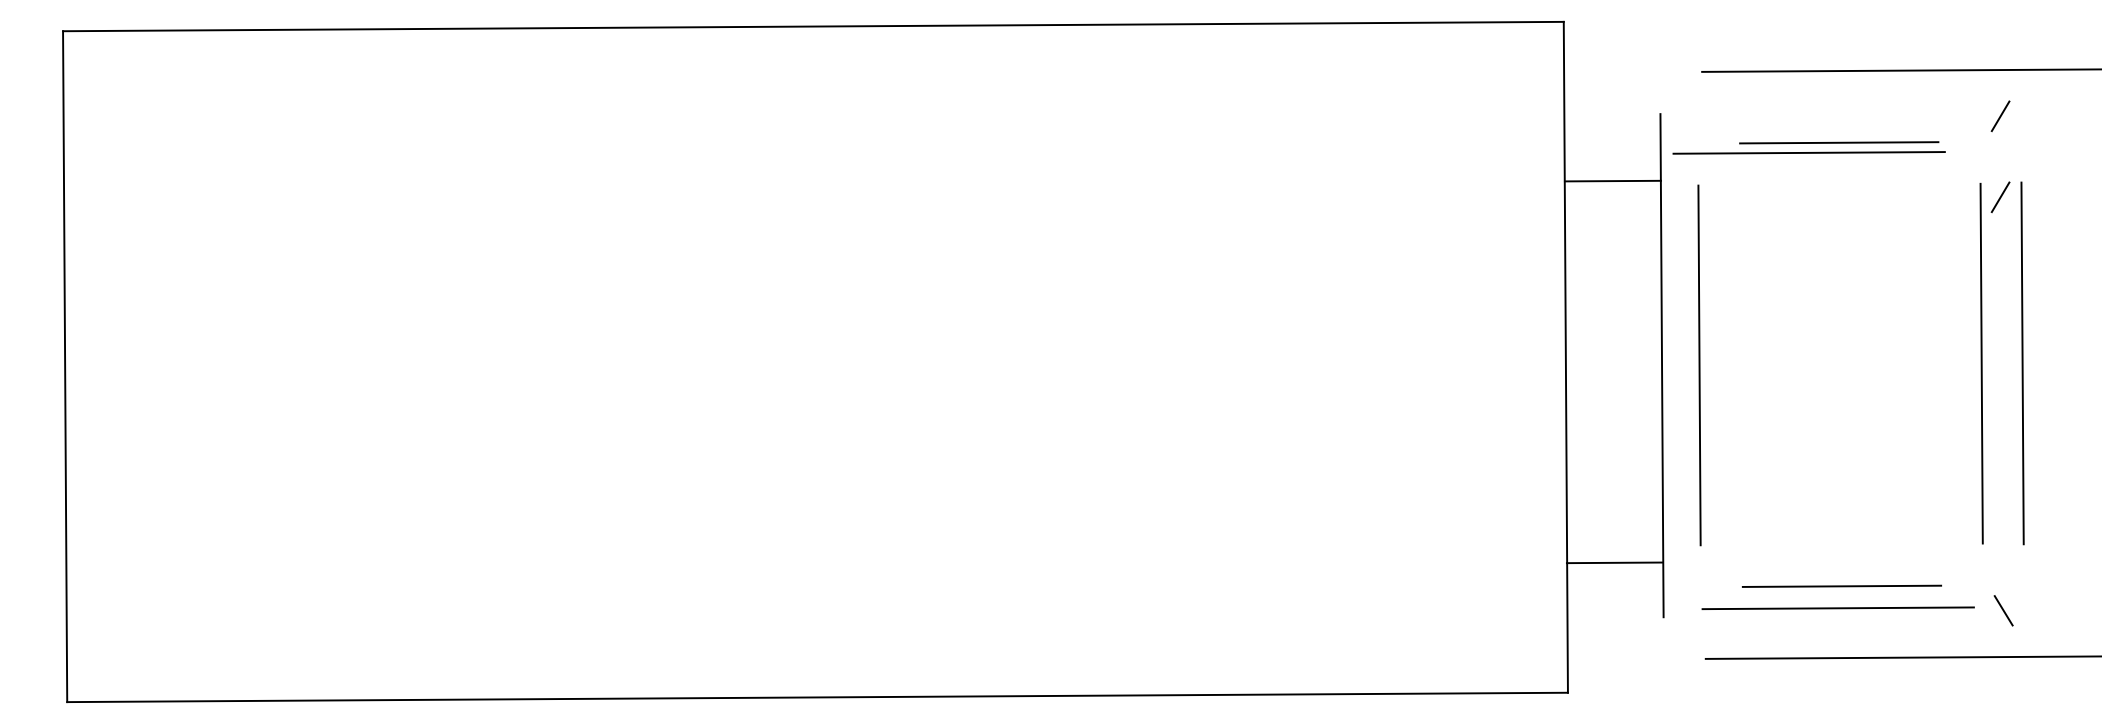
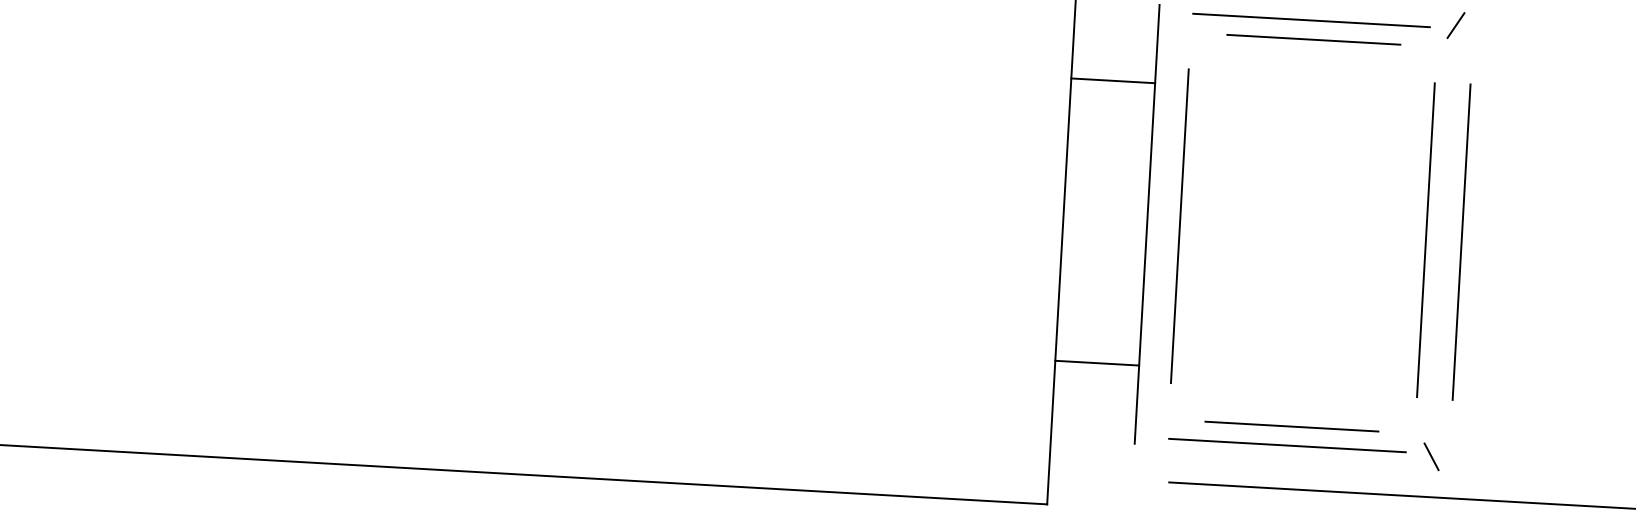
line: (1808, 152) -> (1310, 20), moved
line: (1612, 180) -> (1112, 80), moved
line: (2000, 197) -> (1451, 96), removed
line: (1614, 562) -> (1096, 362), moved

